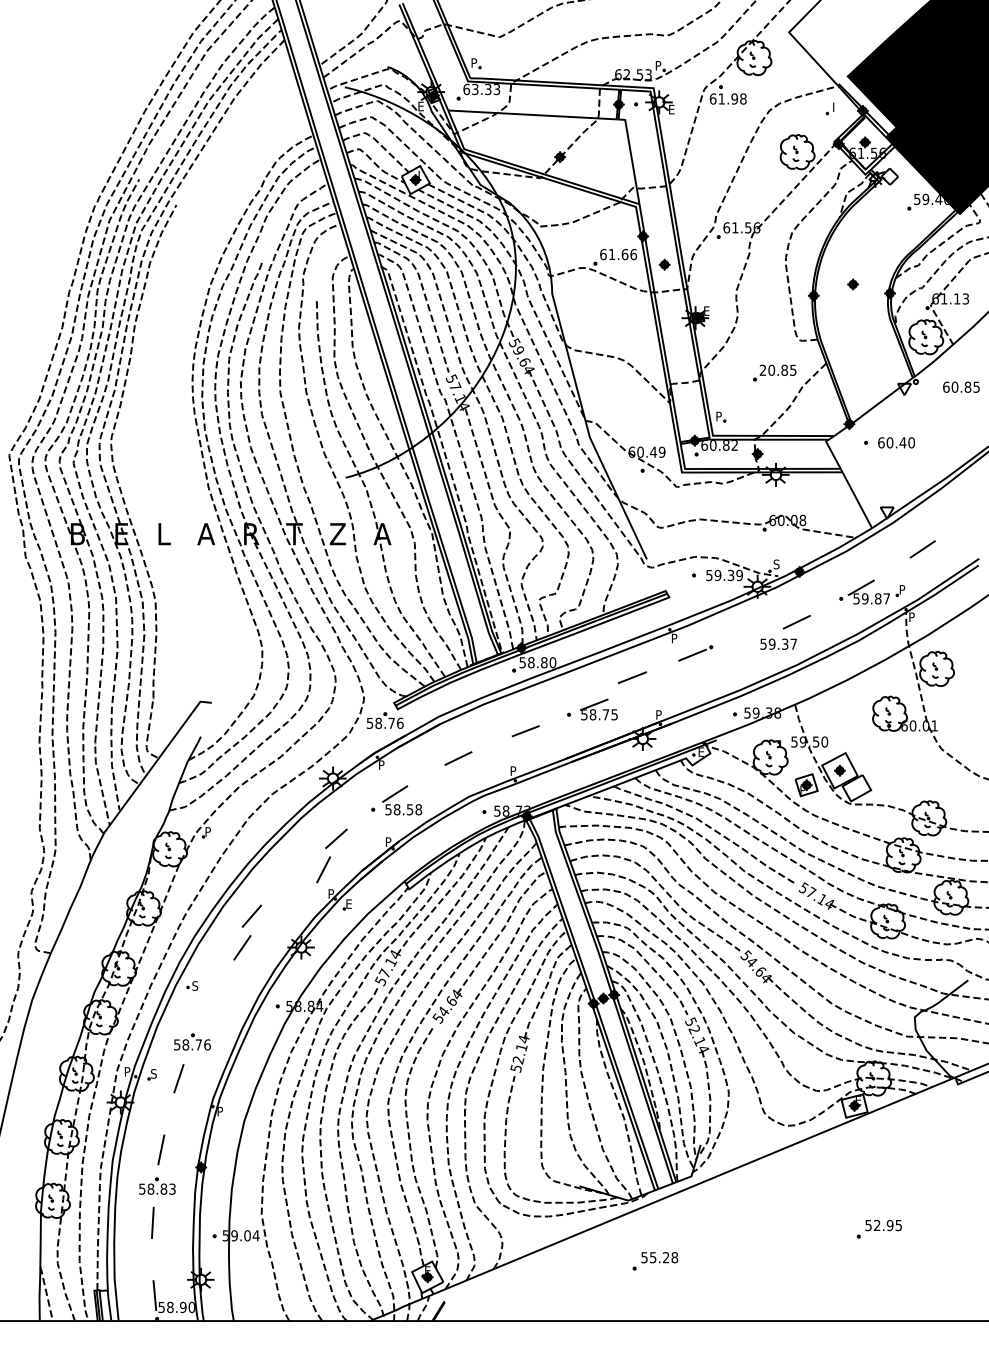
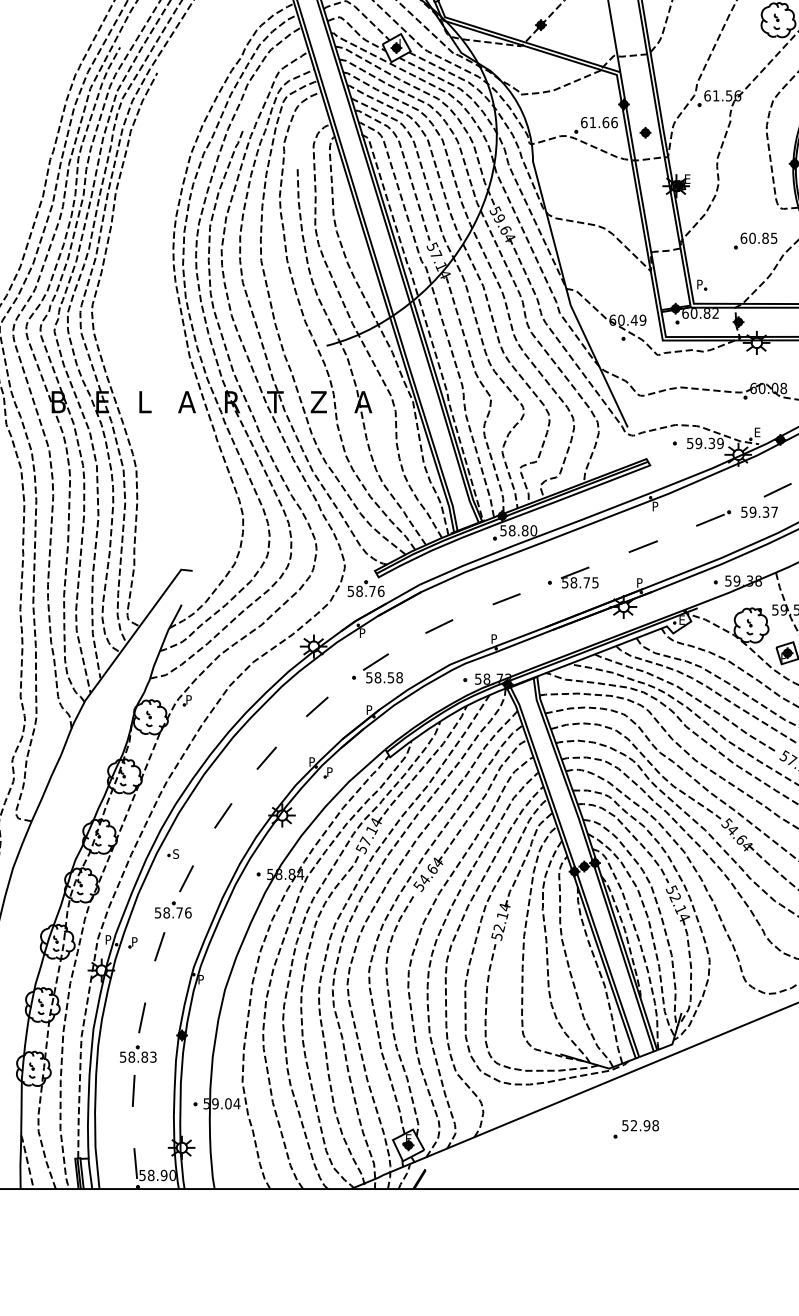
text: (762, 369) -> (743, 237), 20.85 -> 60.85
text: (776, 564) -> (757, 432), S -> E
part: (695, 653) -> (713, 518), moved
line: (632, 677) -> (643, 546), moved
line: (323, 869) -> (186, 878), moved
text: (349, 903) -> (330, 771), E -> P
line: (251, 915) -> (266, 757), moved
text: (153, 1073) -> (134, 941), S -> P
text: (659, 1257) -> (640, 1125), 55.28 -> 52.98

